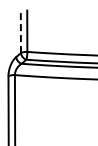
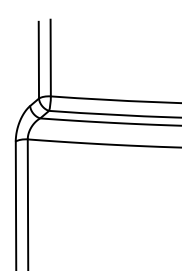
line: (20, 32) -> (38, 60), dashed -> solid

